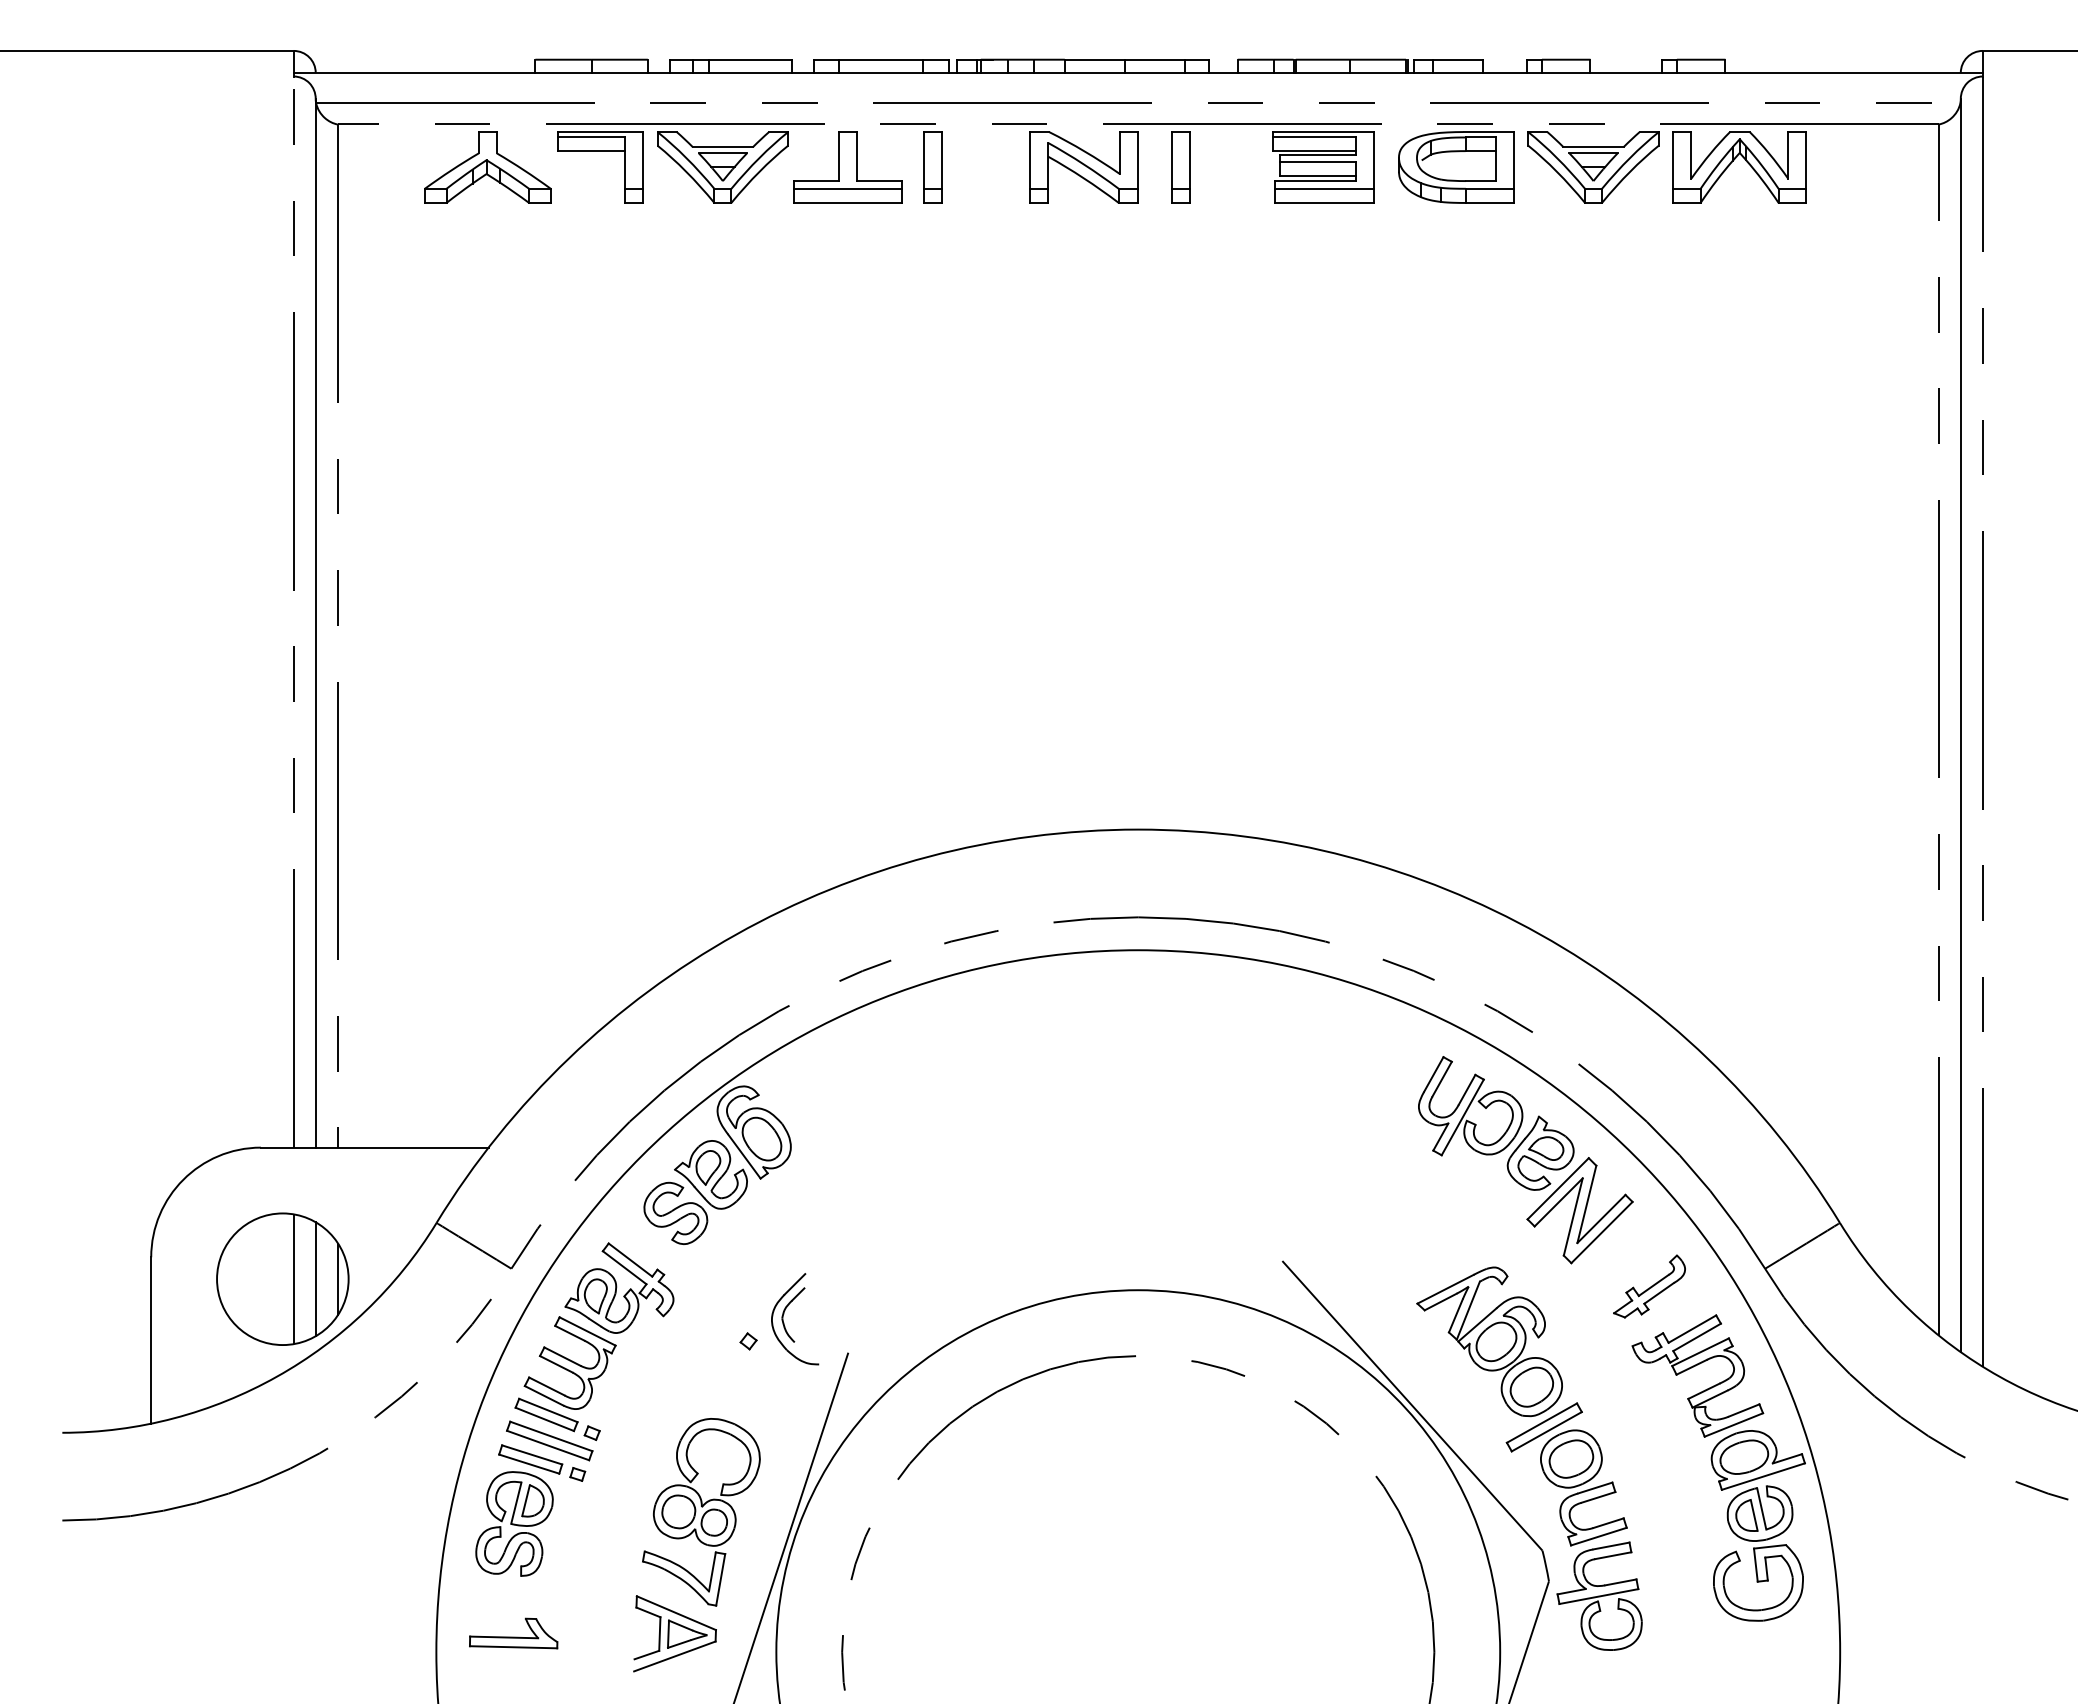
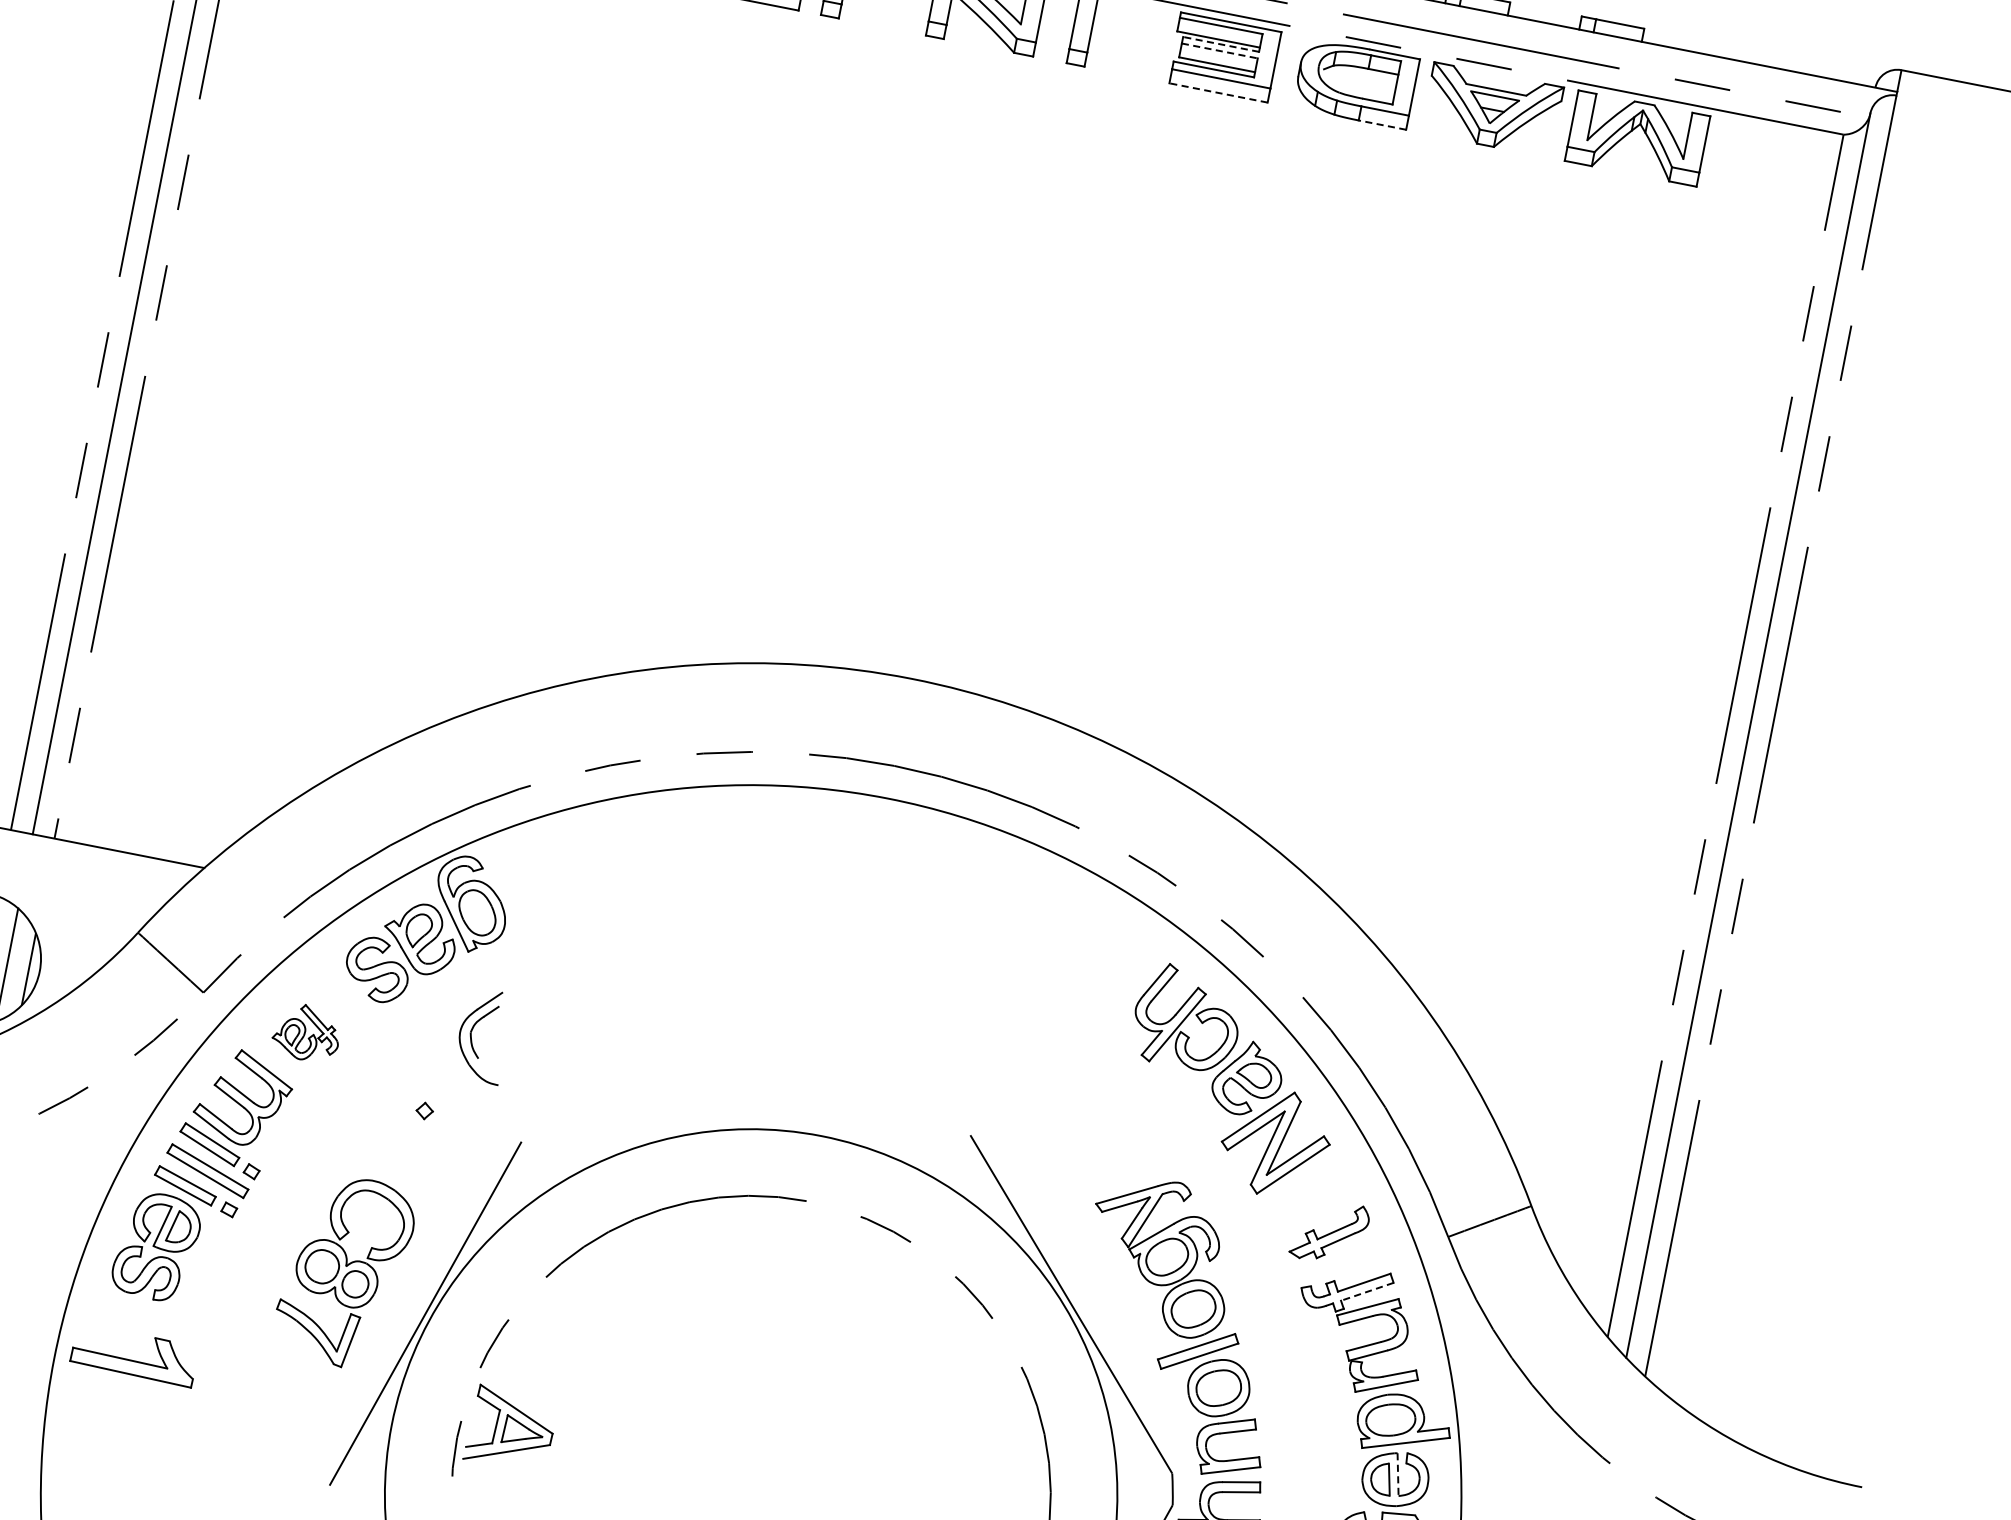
line: (1317, 155) -> (1220, 44), solid -> dashed
line: (1318, 162) -> (1220, 51), solid -> dashed
line: (1324, 202) -> (1218, 92), solid -> dashed
line: (1489, 202) -> (1382, 124), solid -> dashed
part: (619, 1287) -> (307, 1032), size x0.6
part: (784, 1322) -> (472, 1036), moved
line: (1696, 1337) -> (1366, 1291), solid -> dashed
line: (1761, 1509) -> (1397, 1475), solid -> dashed
part: (513, 1633) -> (134, 1355), size x1.4
part: (674, 1633) -> (510, 1429), moved

